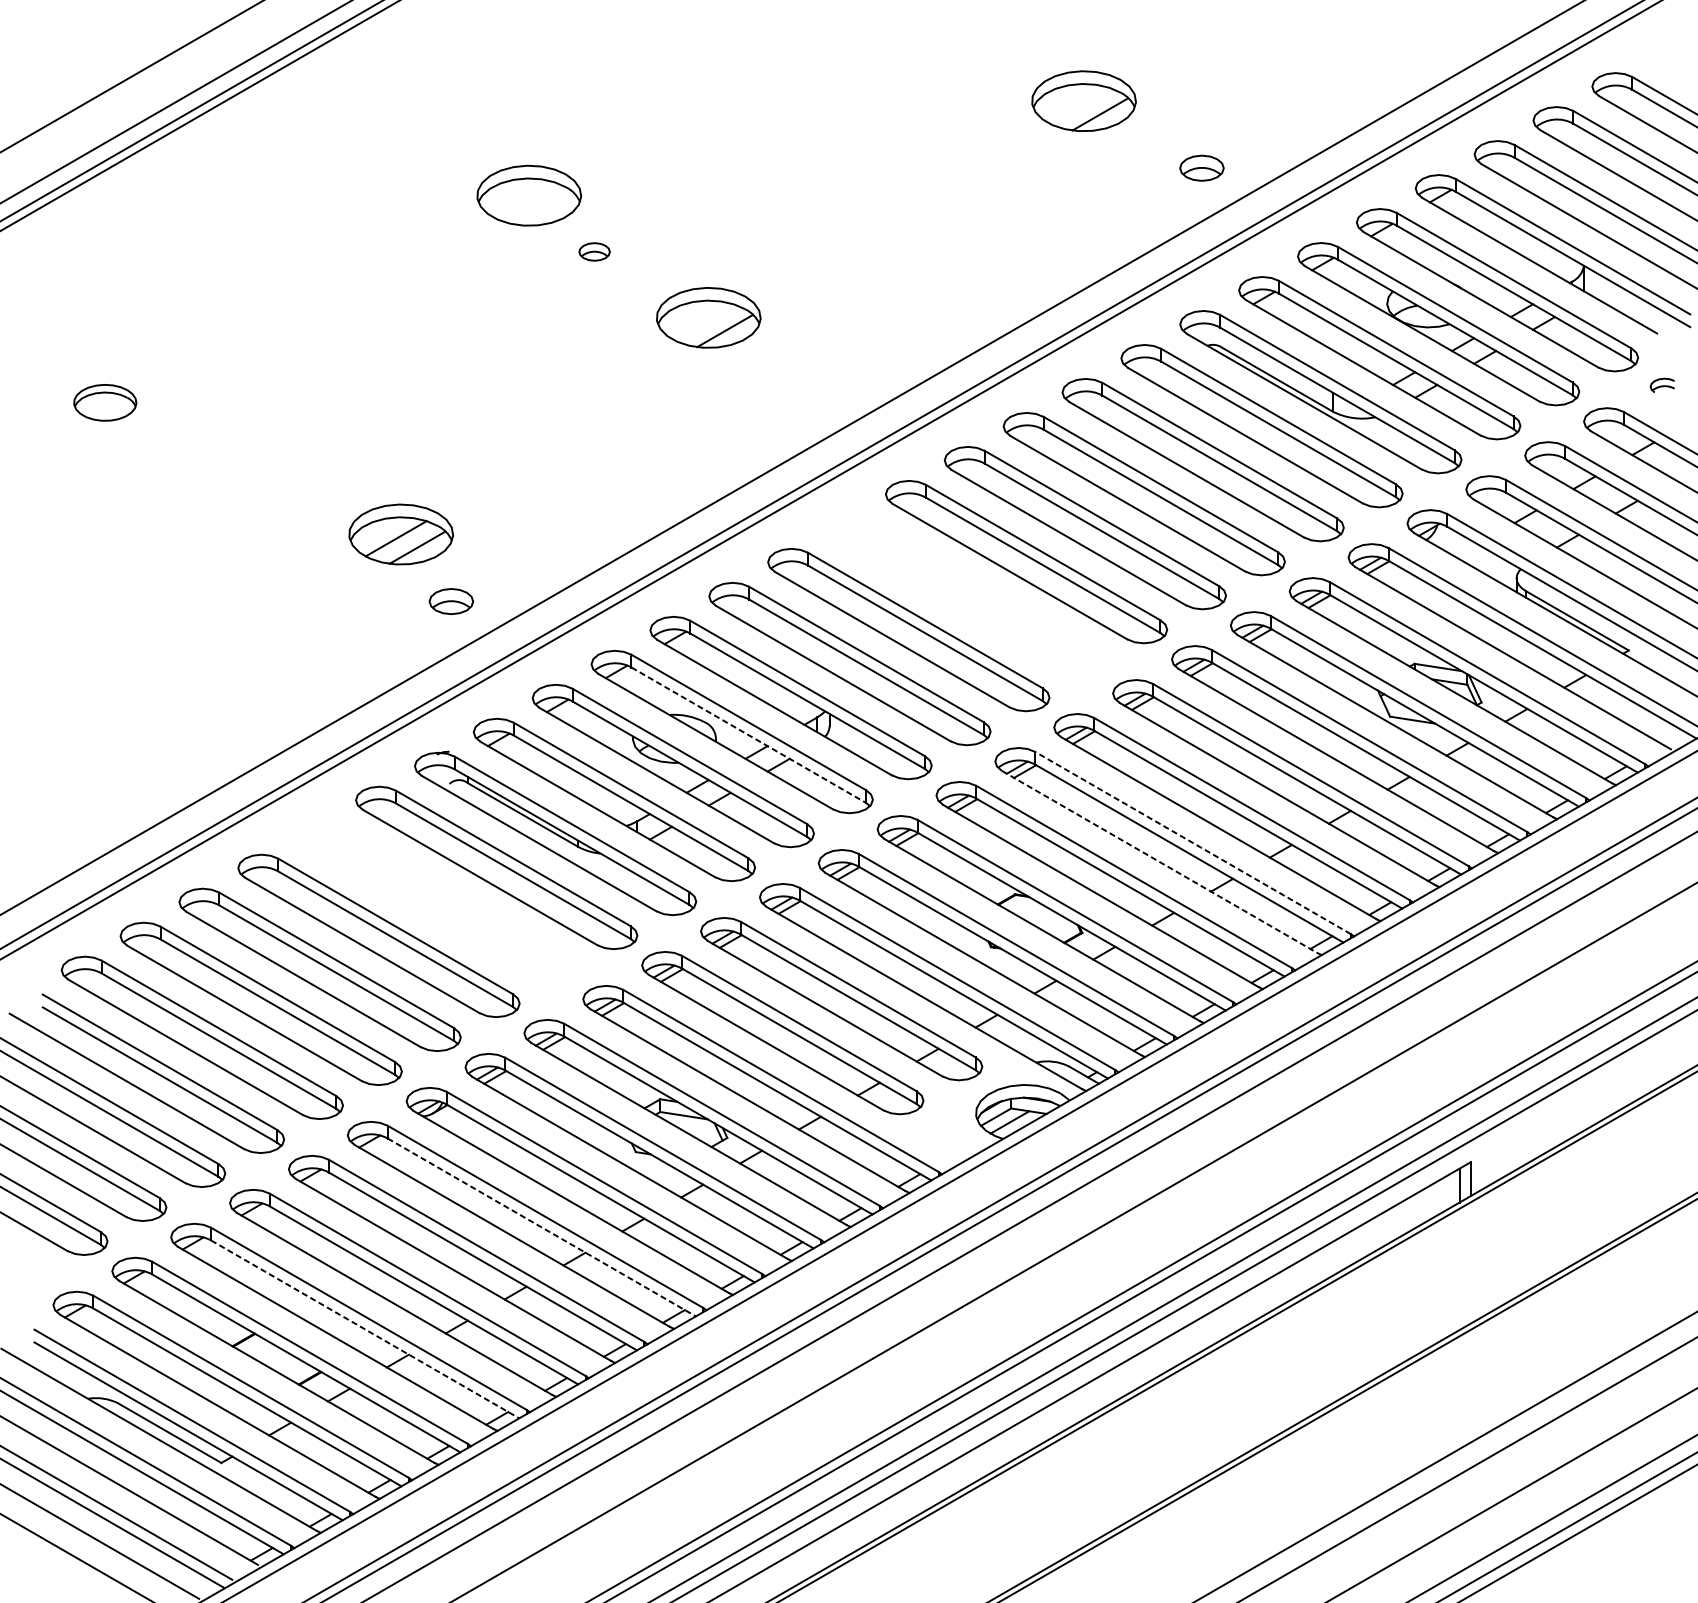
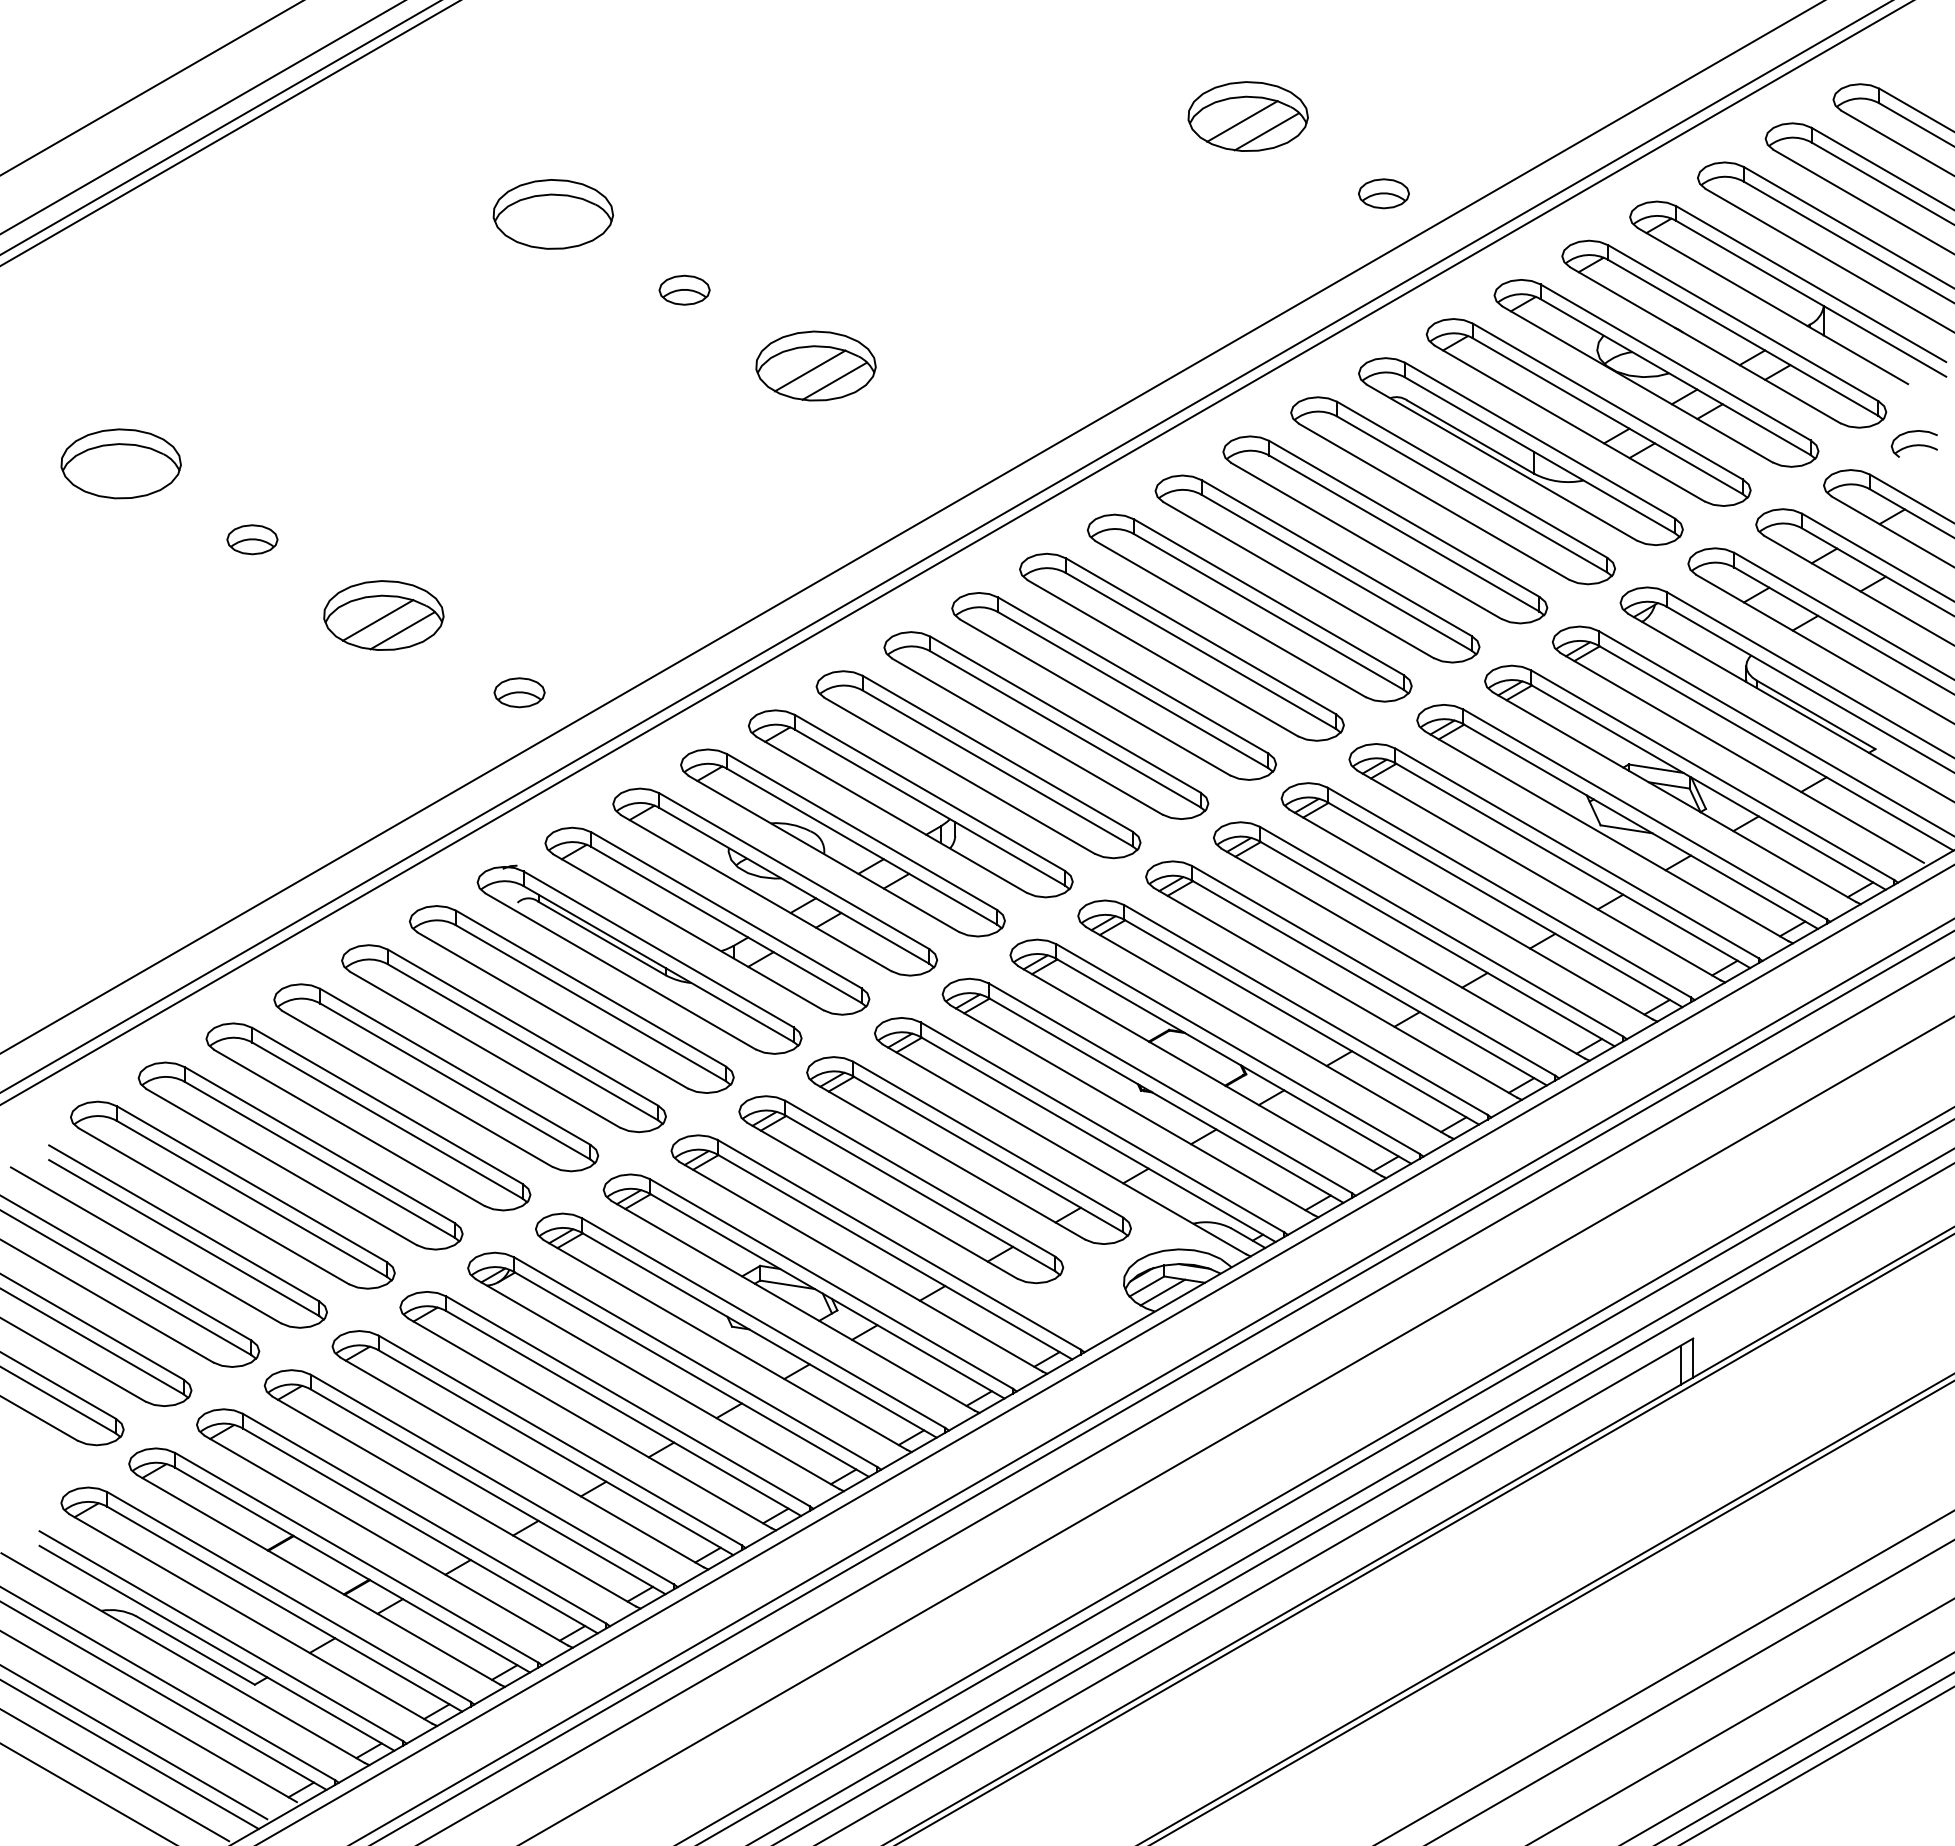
line: (1079, 105) -> (1242, 121), added
part: (528, 195) -> (552, 214), moved
part: (594, 251) -> (684, 289), size x1.43
line: (703, 321) -> (809, 370), added
part: (1661, 385) -> (1913, 443), size x1.67
part: (104, 402) -> (120, 463), size x1.67
part: (219, 468) -> (252, 539), added
part: (400, 534) -> (383, 615), moved
part: (967, 596) -> (1114, 686), added
line: (749, 735) -> (862, 846), dashed -> solid
line: (1192, 842) -> (1373, 970), dashed -> solid
line: (1159, 861) -> (1335, 992), dashed -> solid
part: (437, 901) -> (503, 1038), added
line: (541, 1227) -> (623, 1413), dashed -> solid
line: (365, 1329) -> (420, 1530), dashed -> solid

